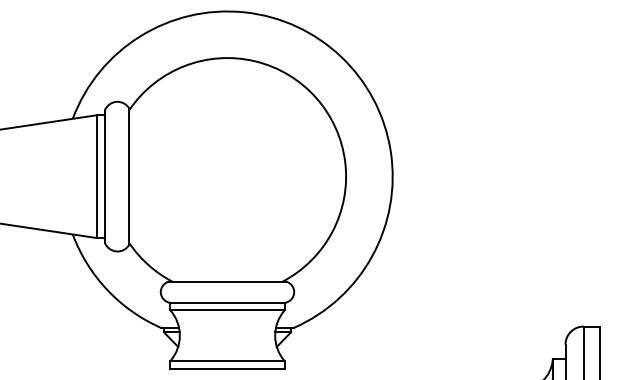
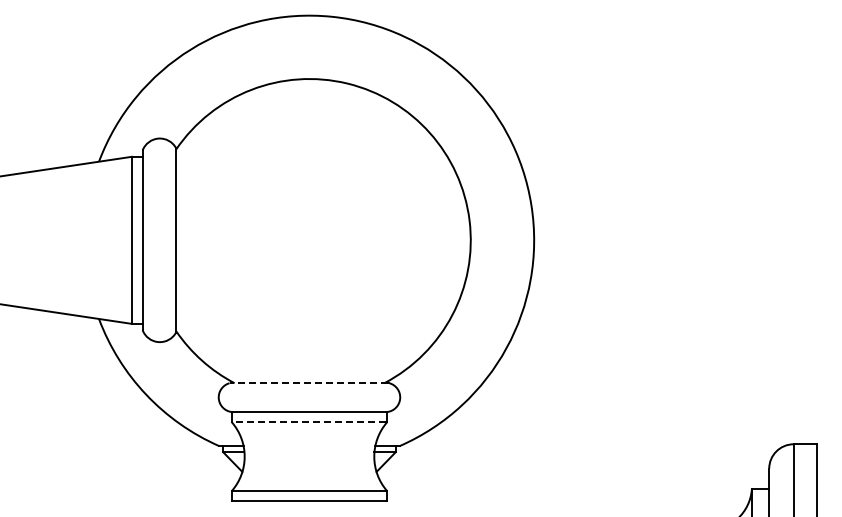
line: (226, 281) -> (308, 383), solid -> dashed
line: (226, 310) -> (308, 422), solid -> dashed

